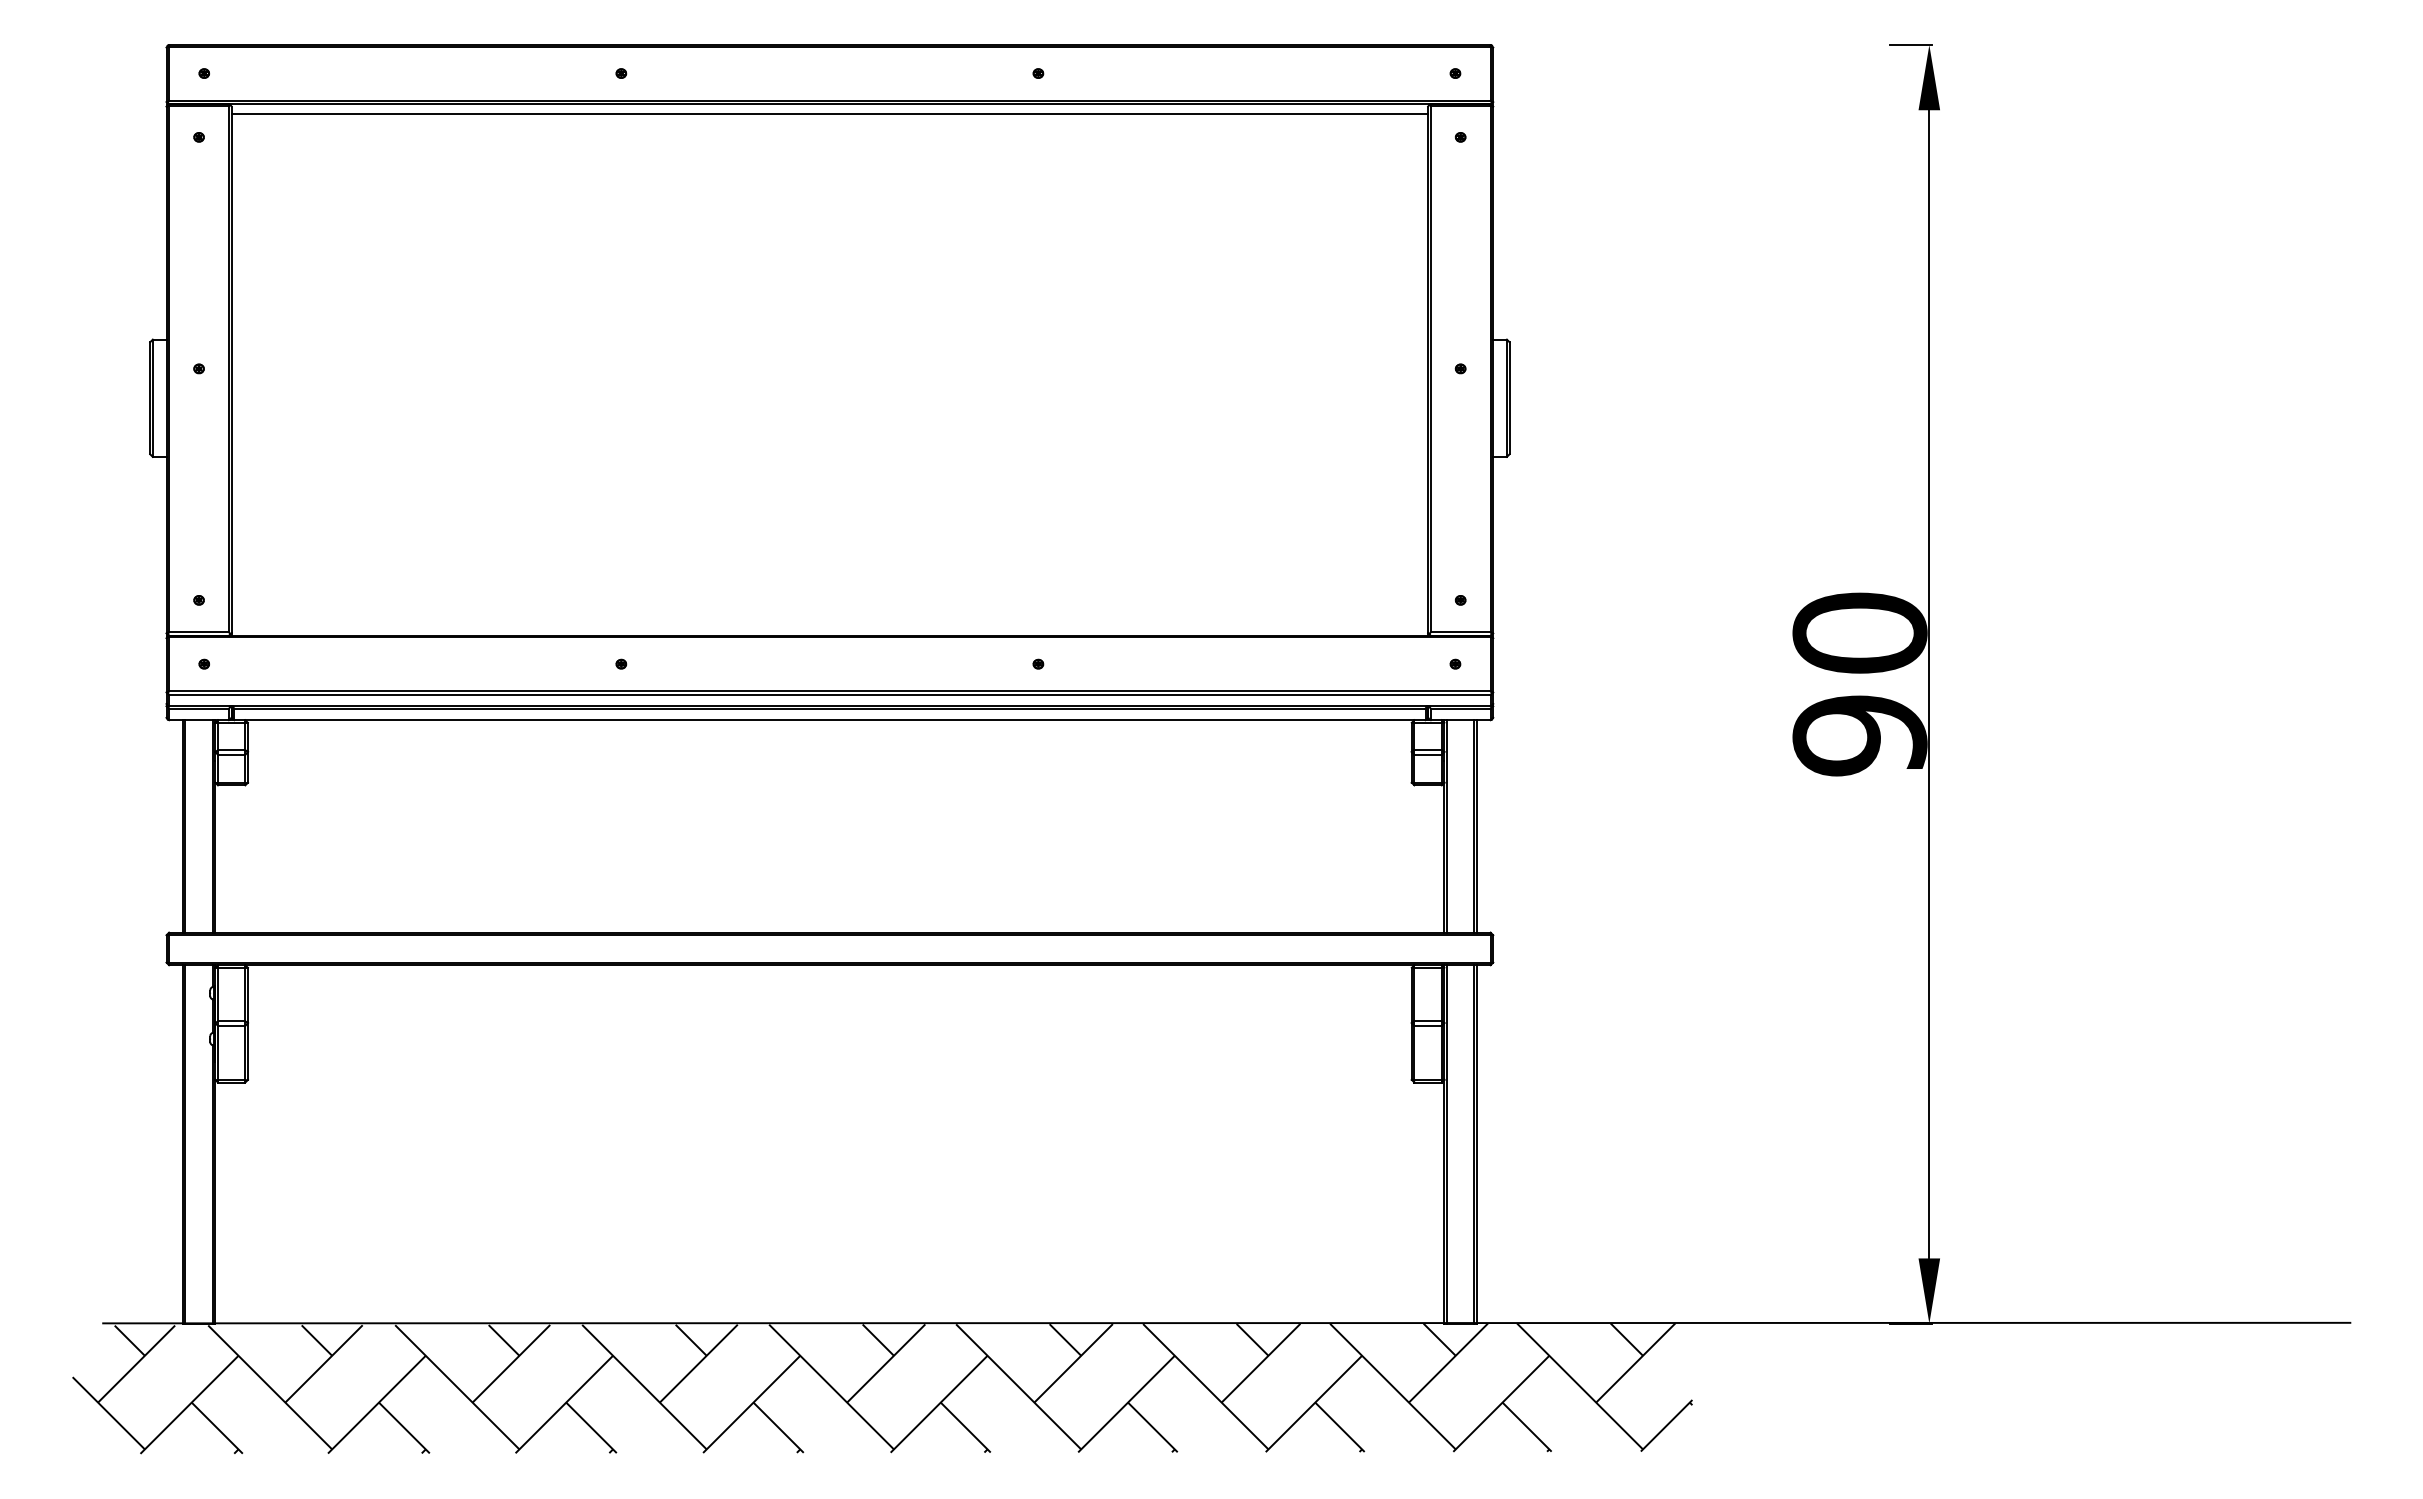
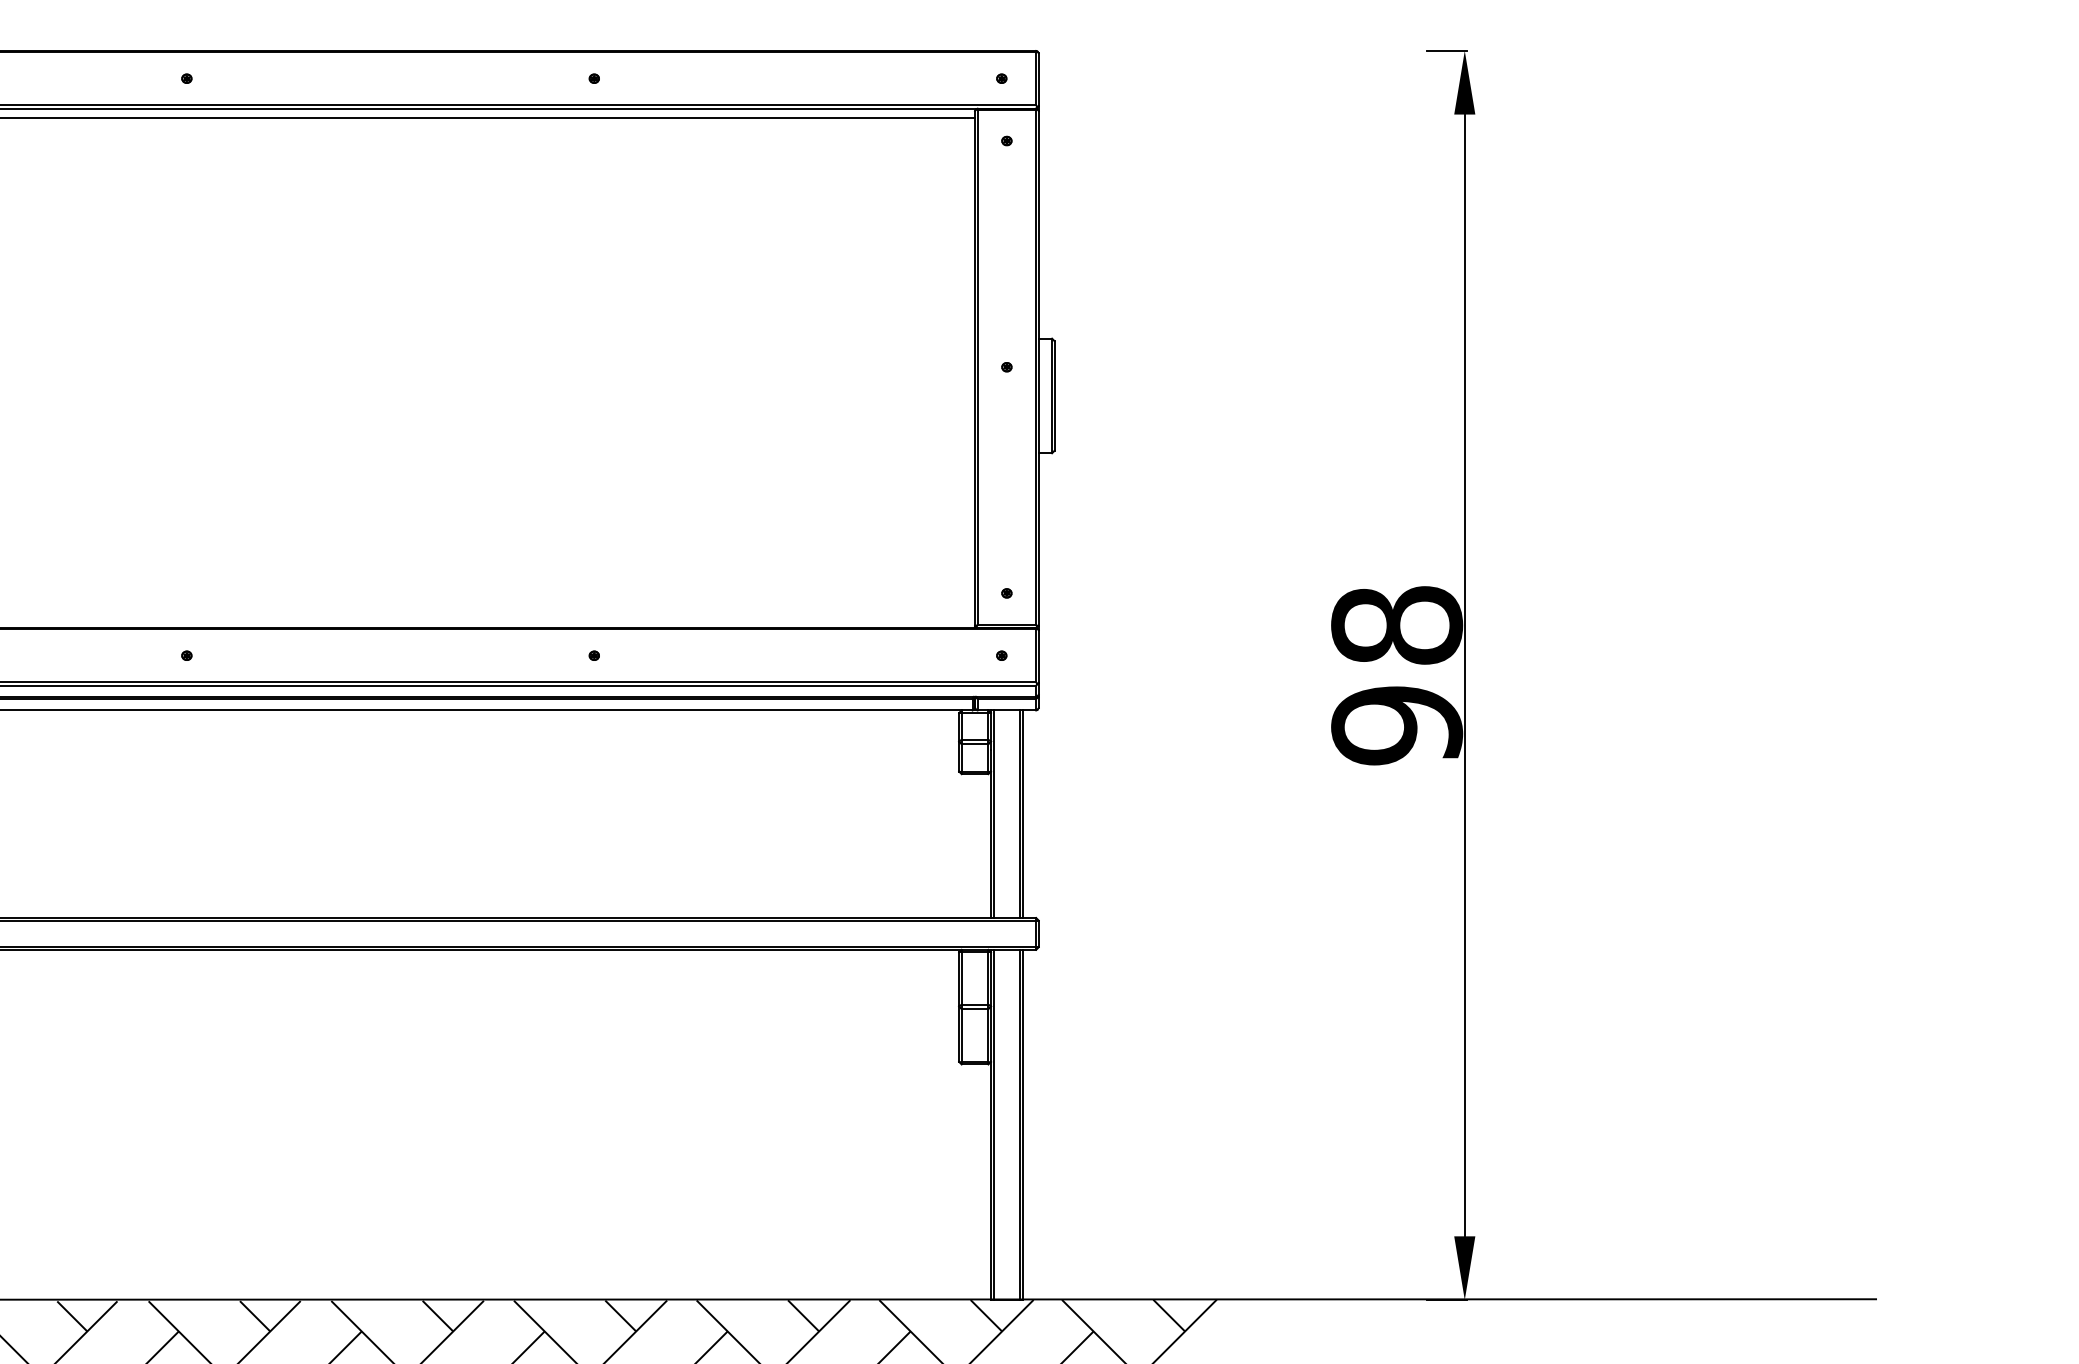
text: (1859, 632) -> (1396, 624), 90 -> 98

